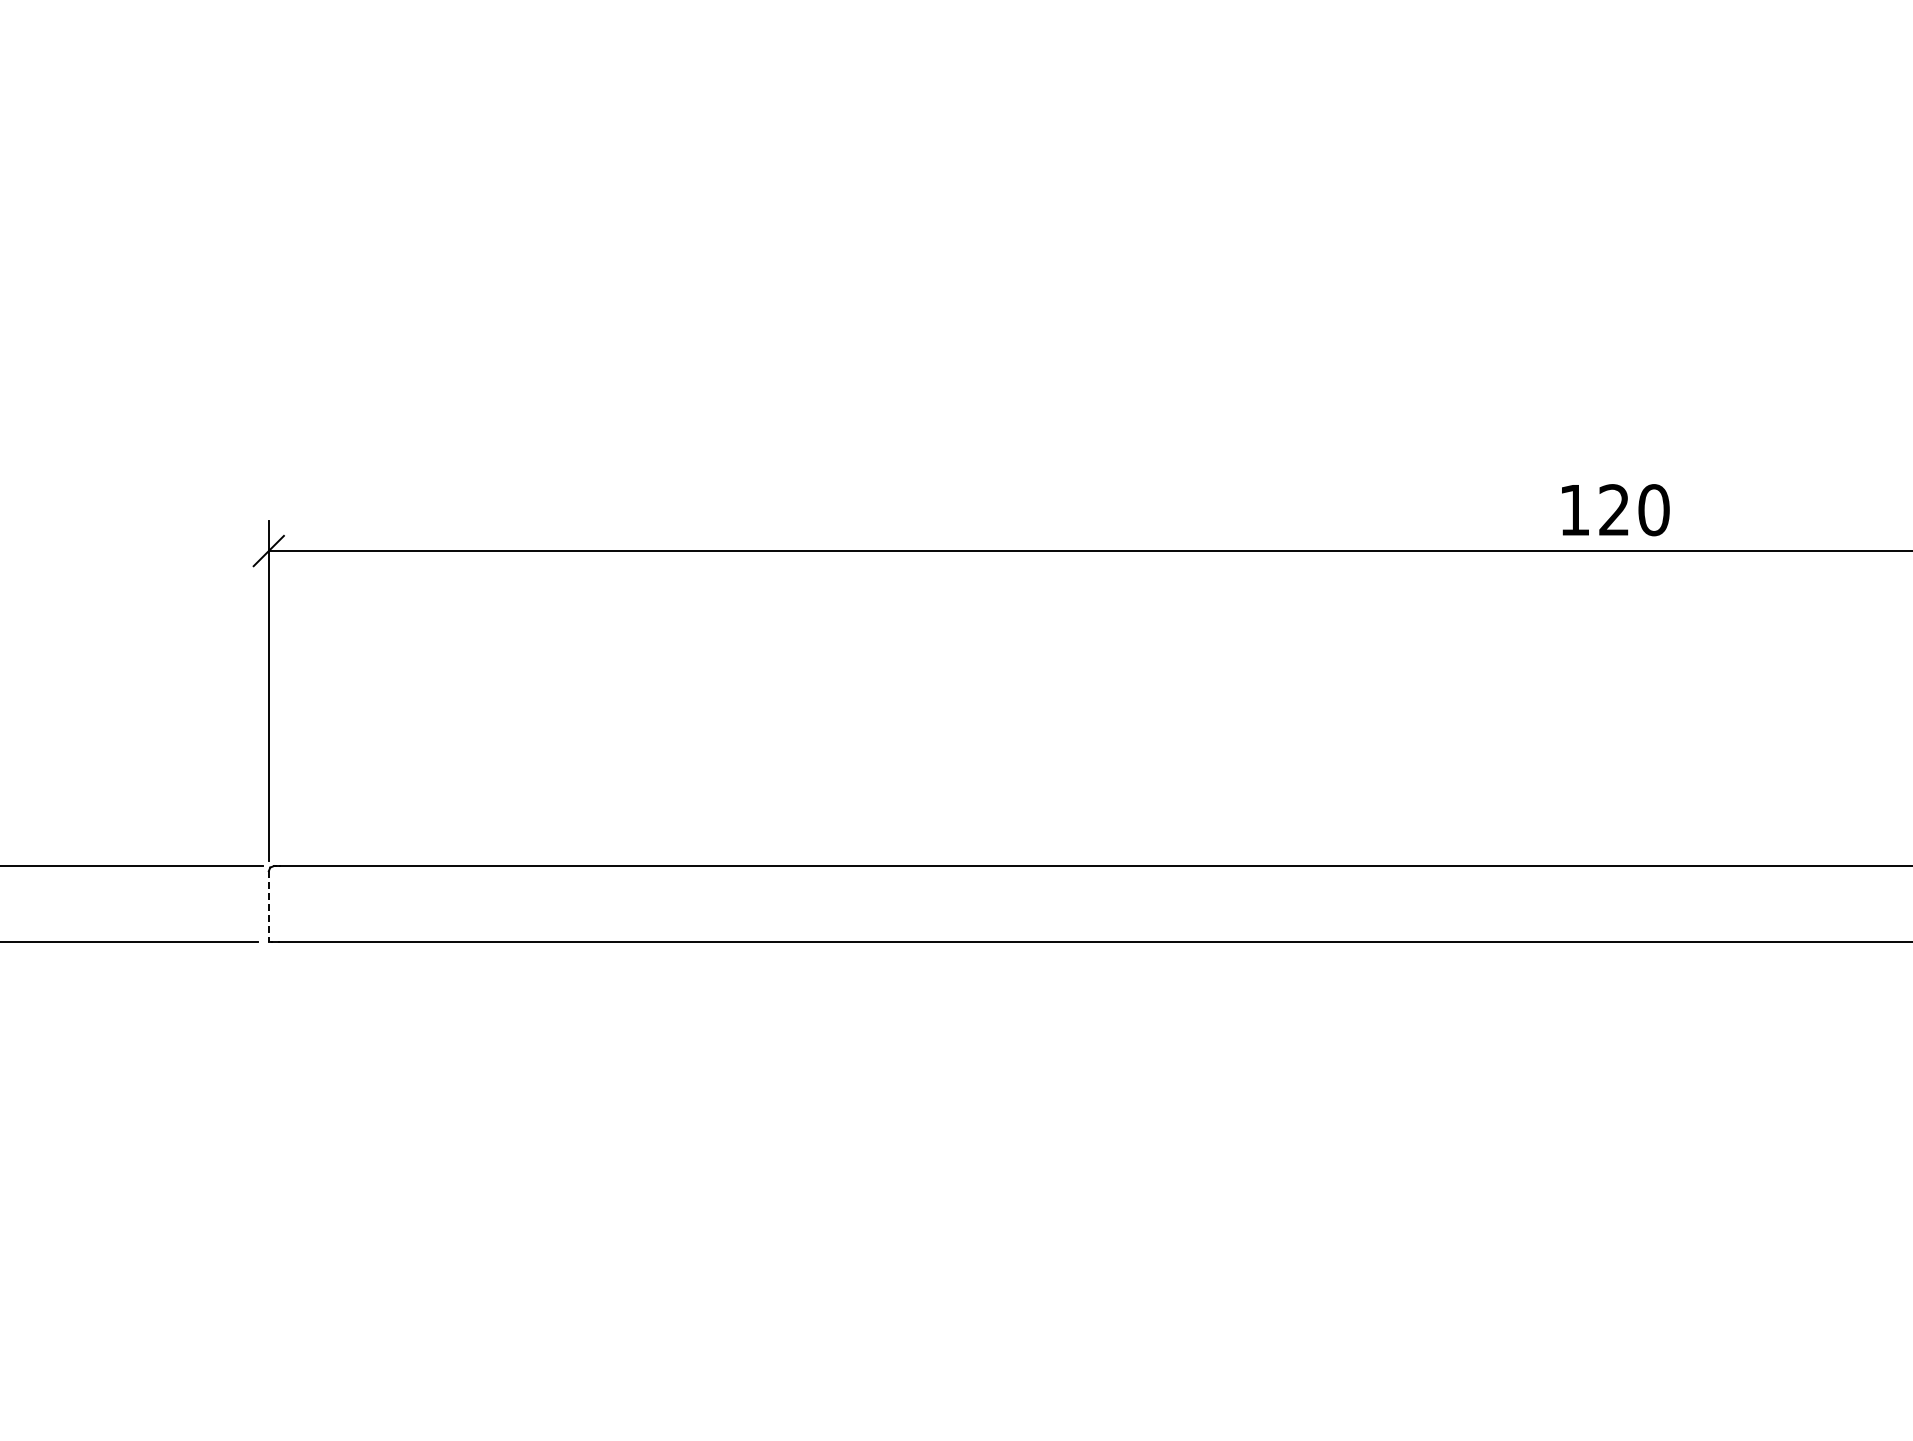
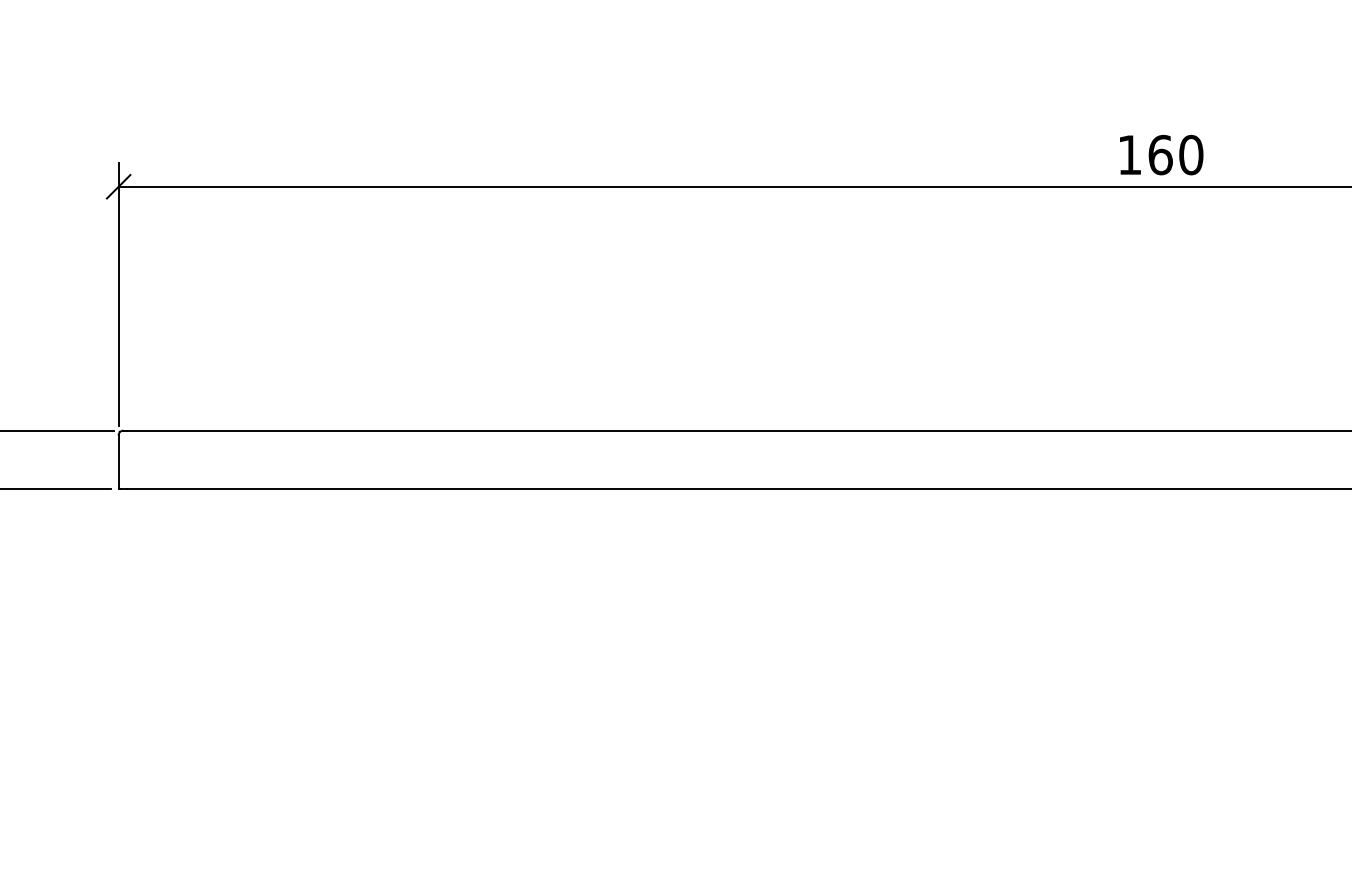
text: (1614, 510) -> (1160, 155), 120 -> 160
line: (268, 906) -> (118, 461), dashed -> solid

